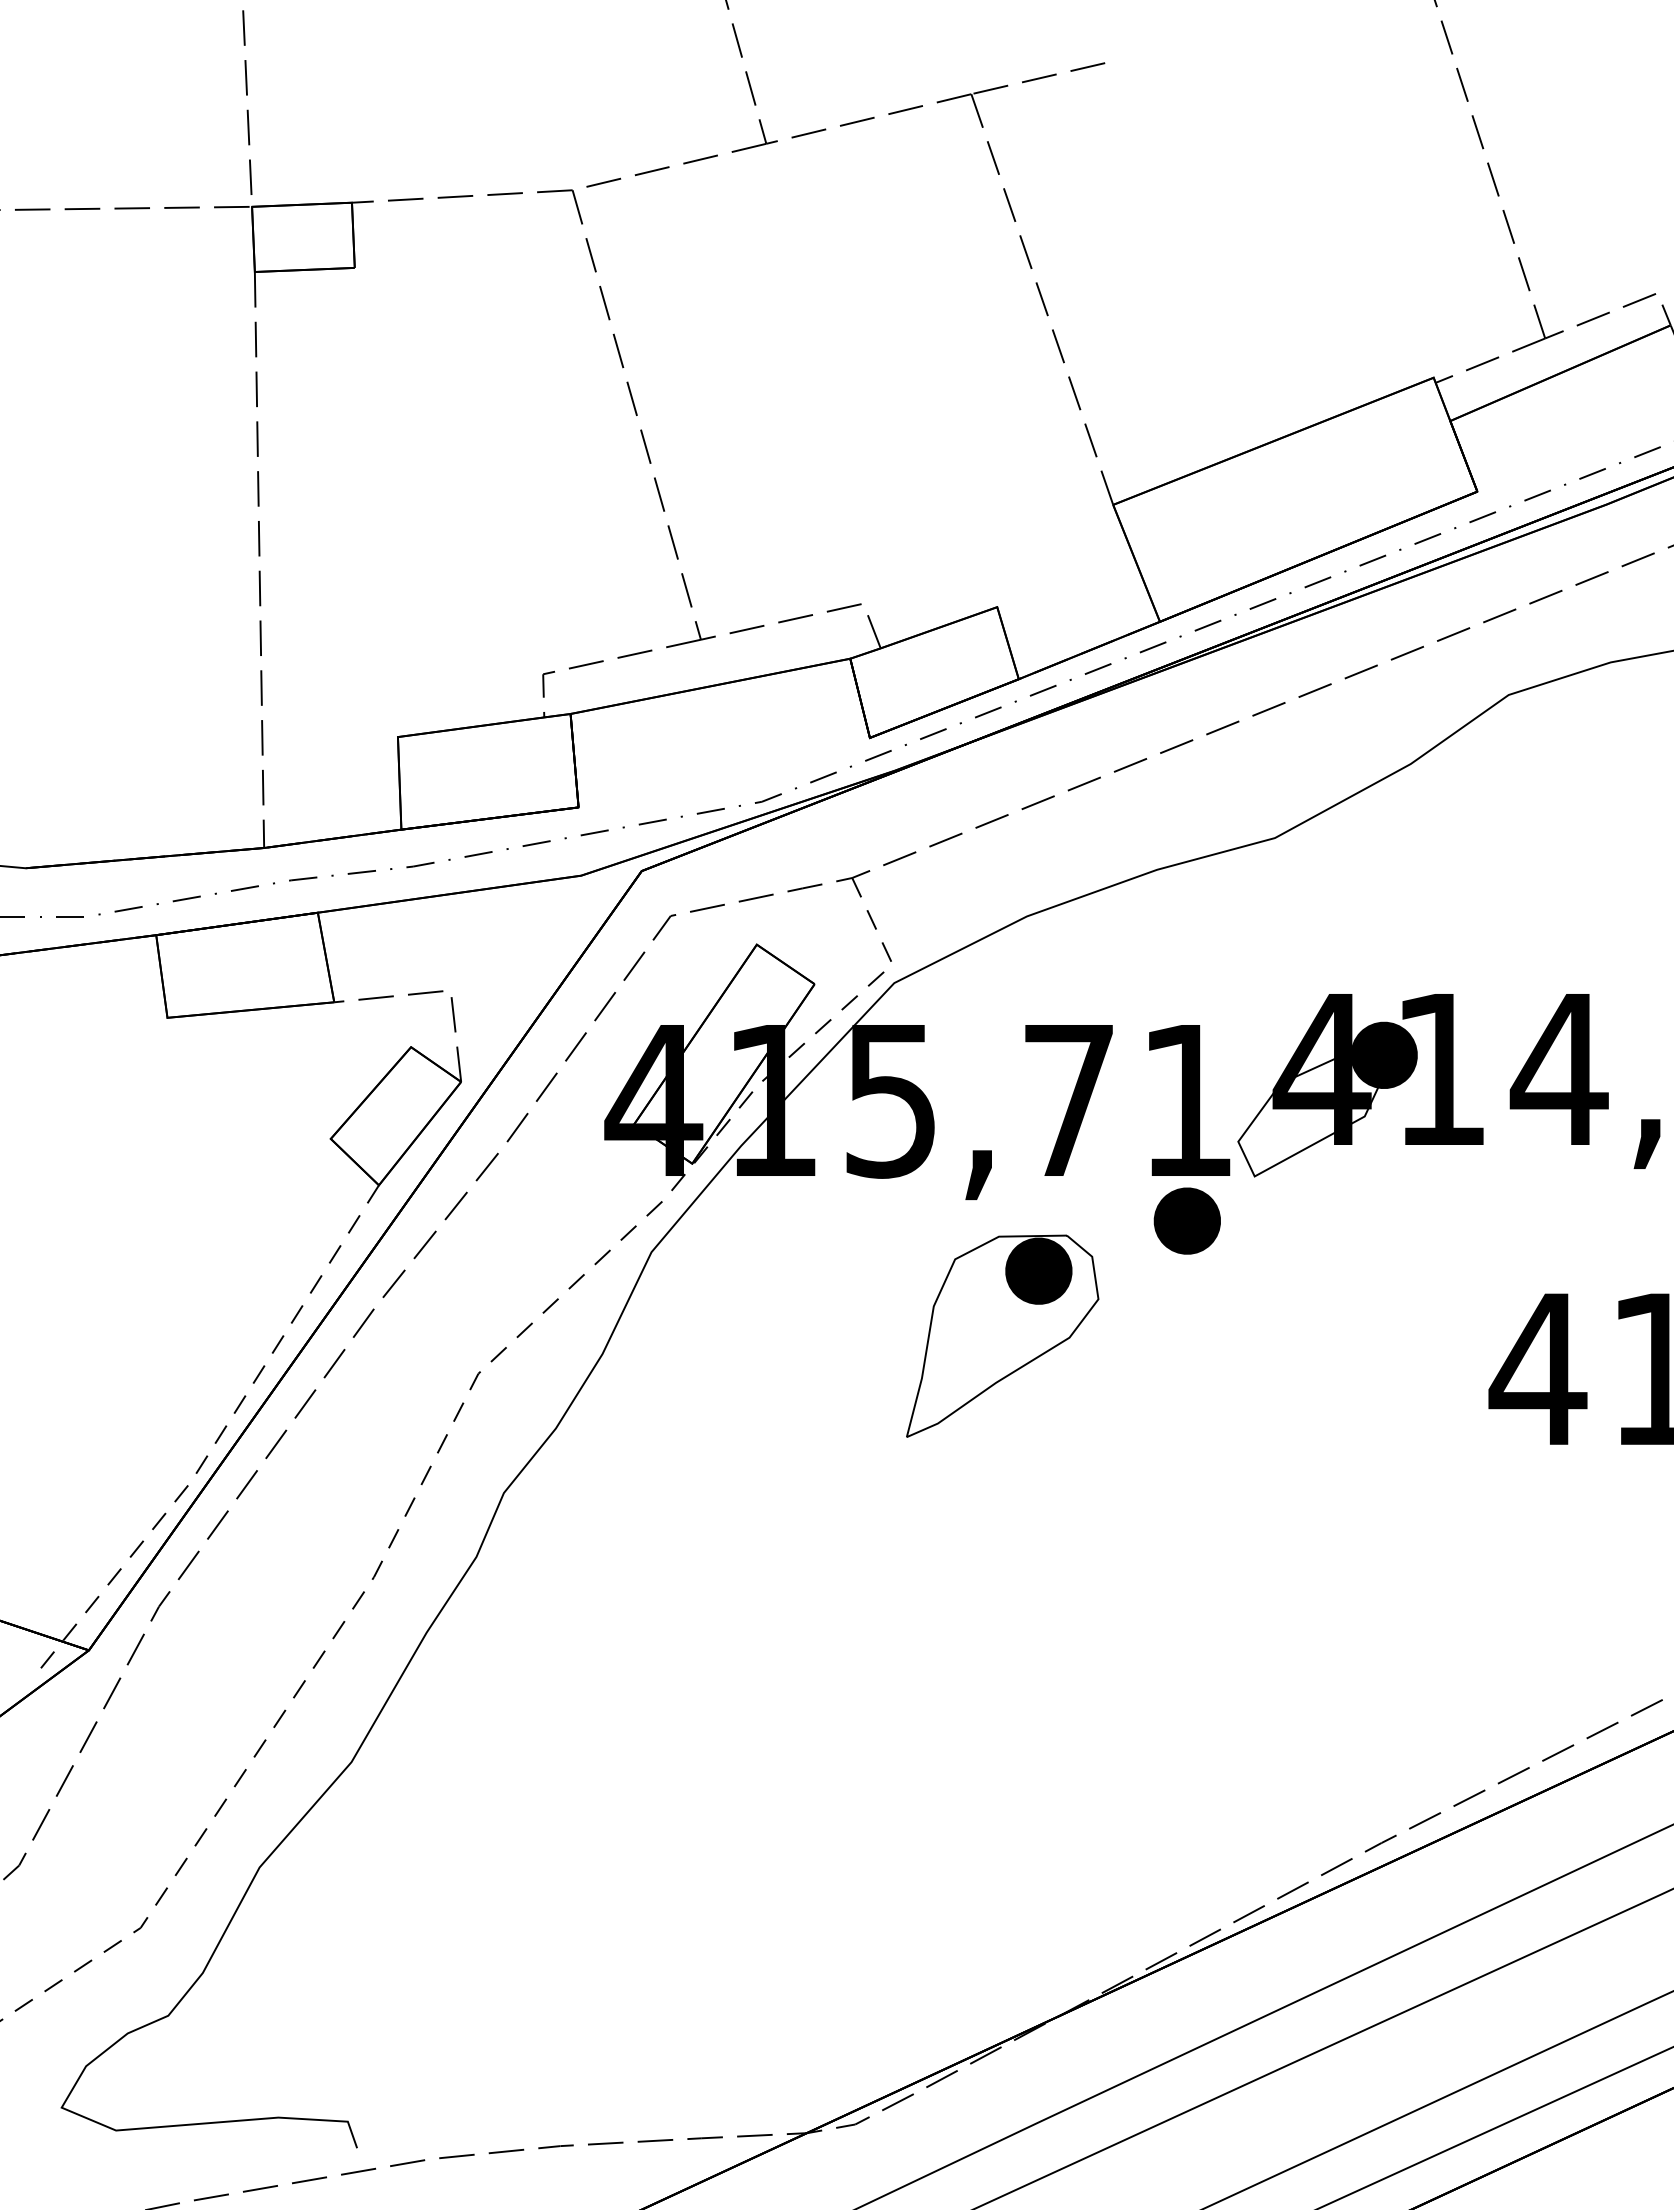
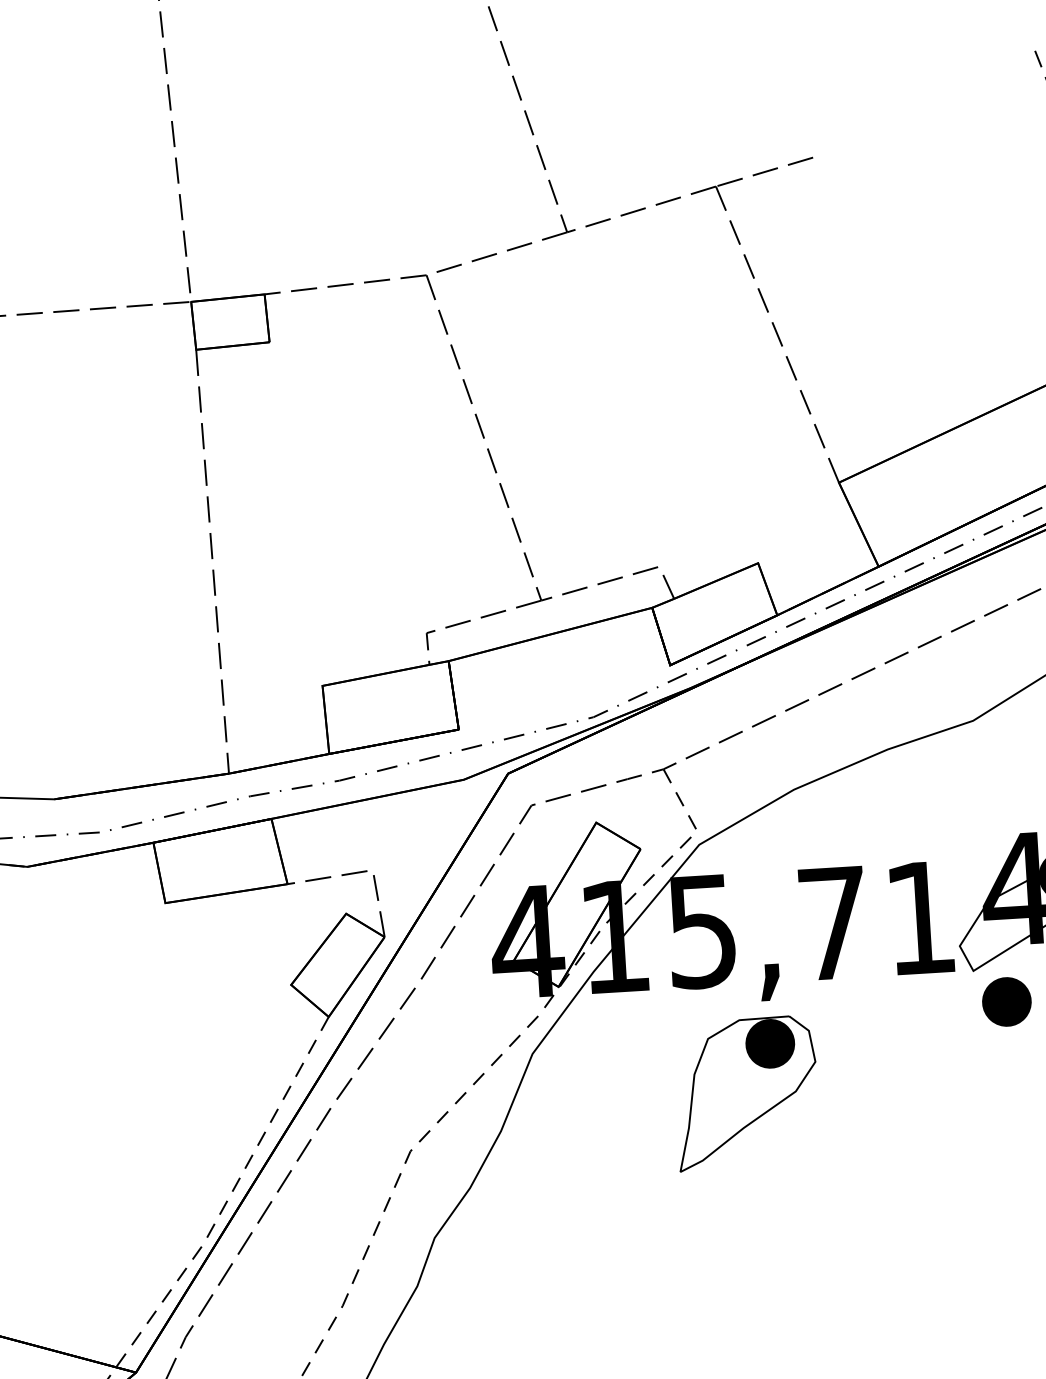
part: (1186, 1220) -> (1006, 1001), moved
part: (1002, 1335) -> (746, 1092), moved

